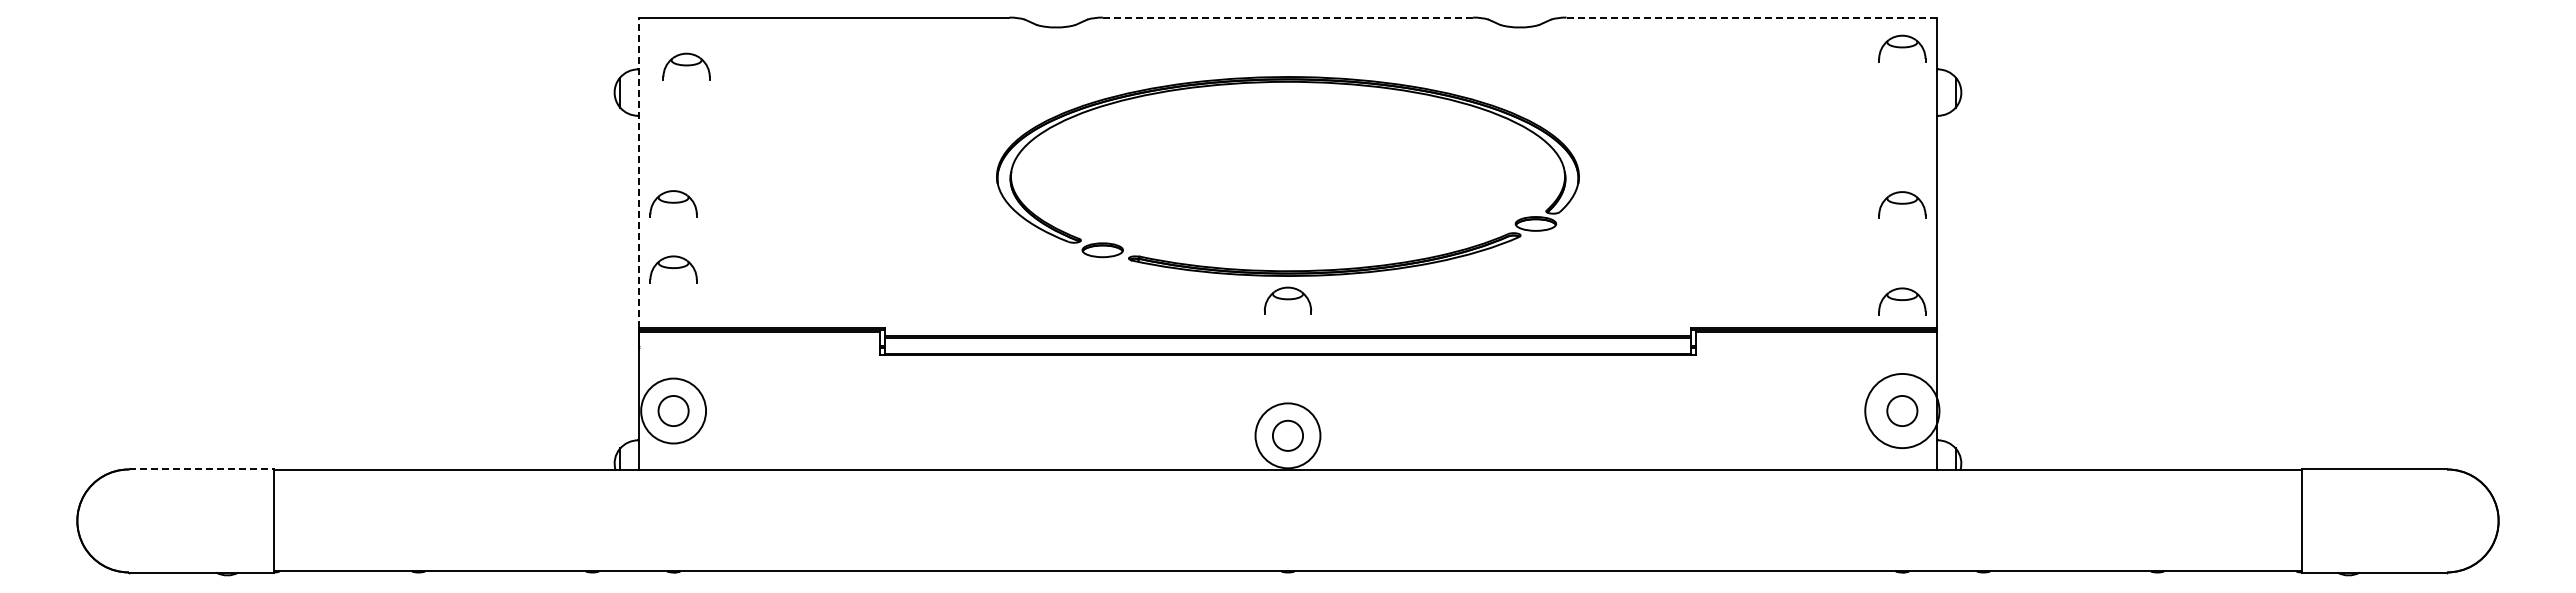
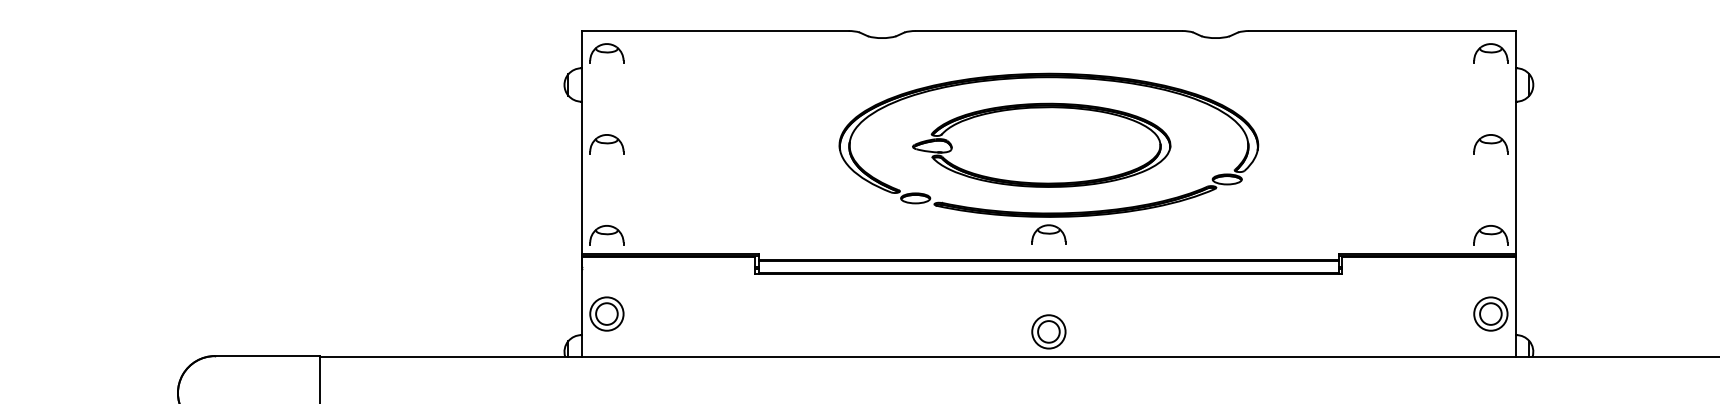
line: (1288, 17) -> (1049, 30), dashed -> solid
line: (1752, 17) -> (1383, 30), dashed -> solid
part: (686, 66) -> (606, 53), moved
part: (1277, 124) -> (1041, 107), added
line: (638, 172) -> (581, 142), dashed -> solid
part: (673, 203) -> (606, 143), moved
part: (1902, 204) -> (1490, 143), moved
part: (673, 269) -> (606, 235), moved
circle: (673, 410) -> (606, 313), size x0.71
circle: (1902, 410) -> (1490, 313), size x0.62
circle: (1287, 435) -> (1048, 331), size x0.71
line: (201, 469) -> (267, 356), dashed -> solid

